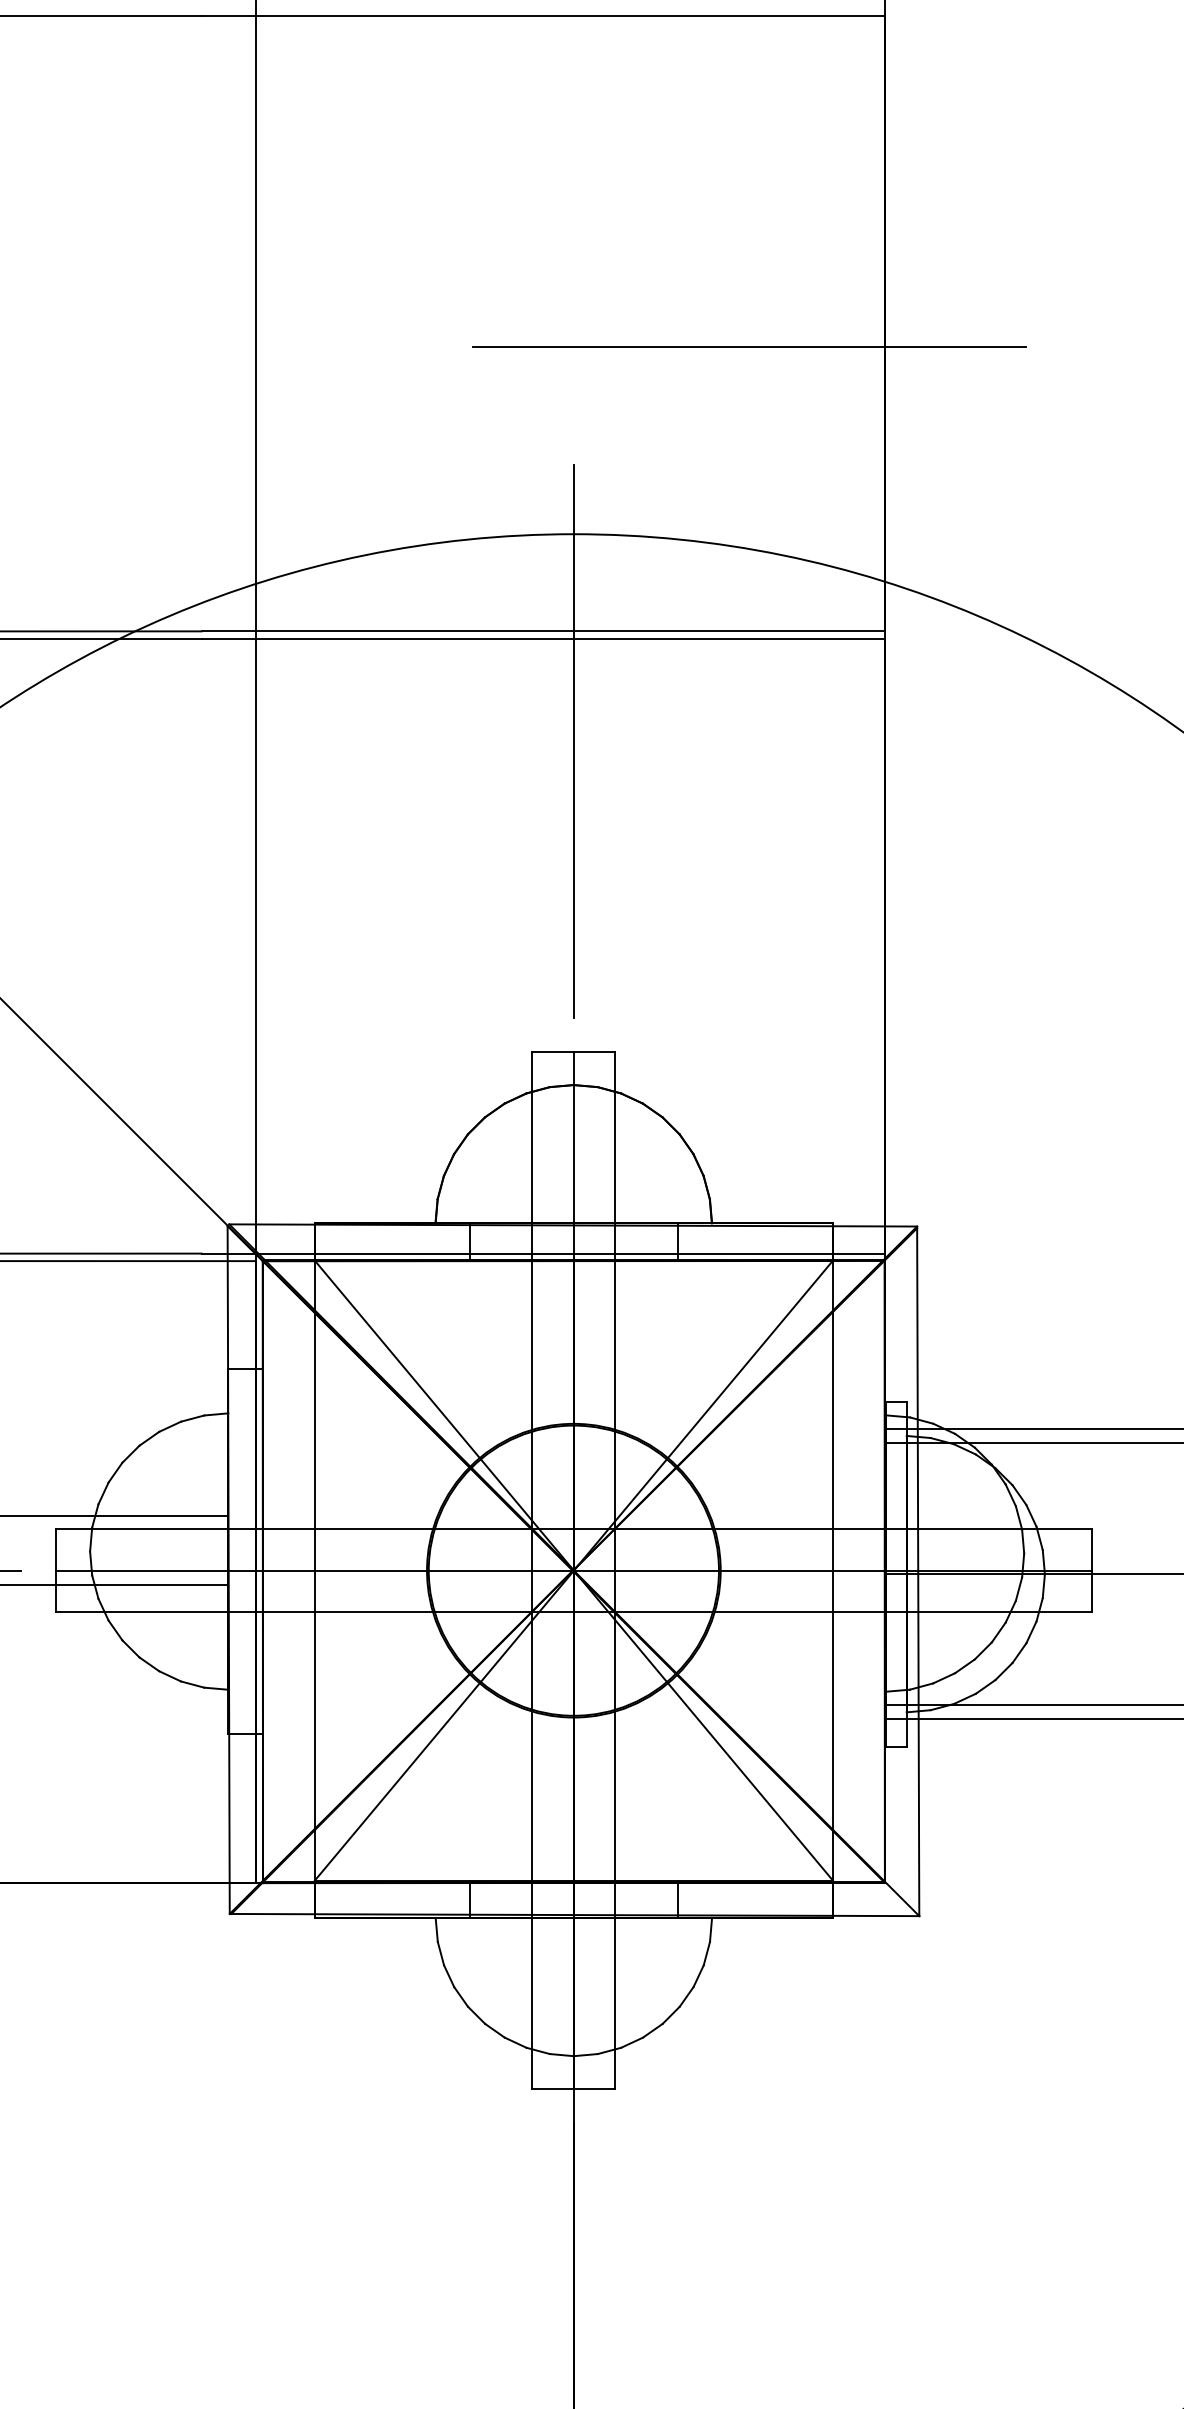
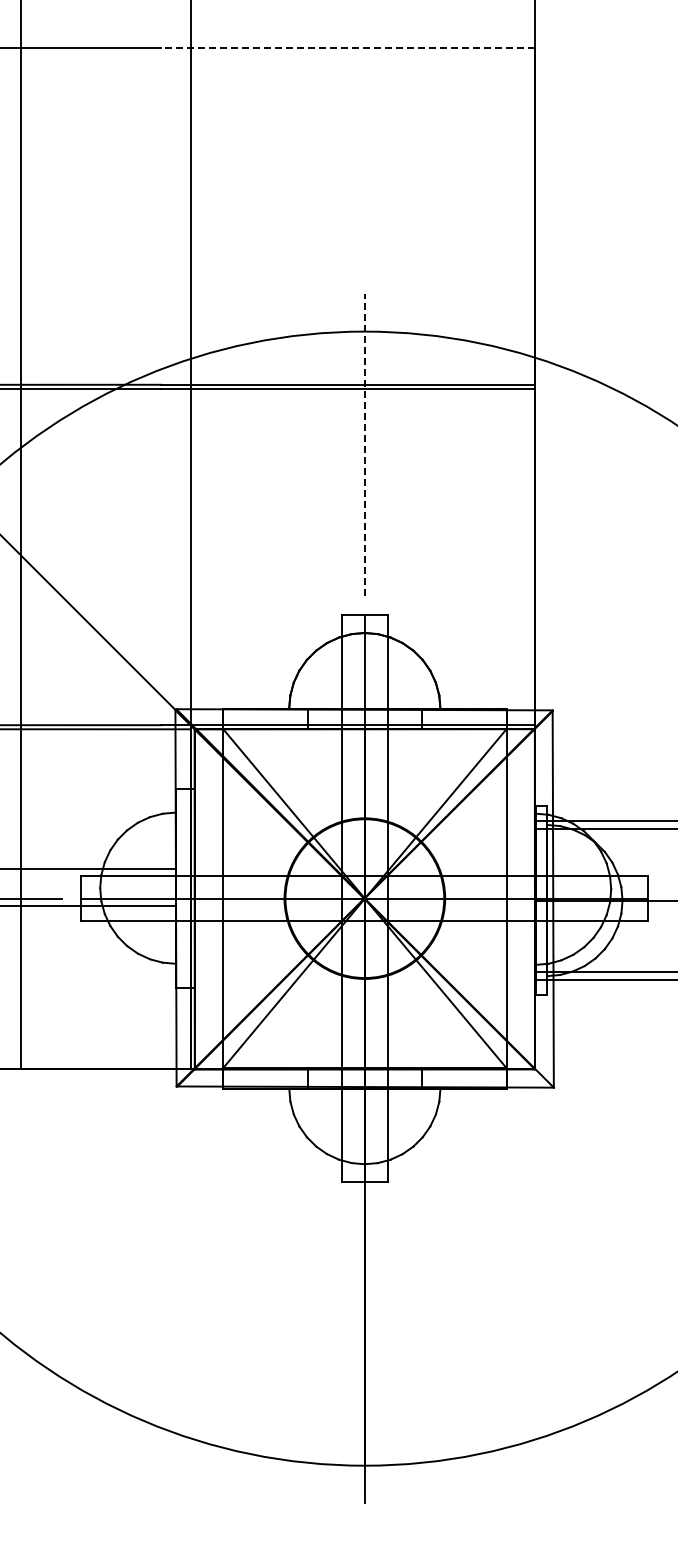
line: (543, 16) -> (348, 48), solid -> dashed
line: (748, 347) -> (460, 229), removed
line: (573, 740) -> (364, 444), solid -> dashed

